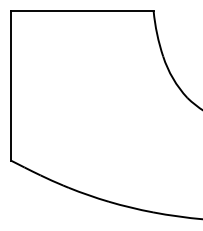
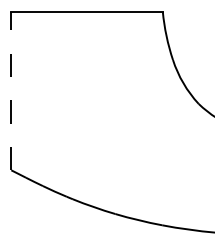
line: (10, 85) -> (10, 90), solid -> dashed

